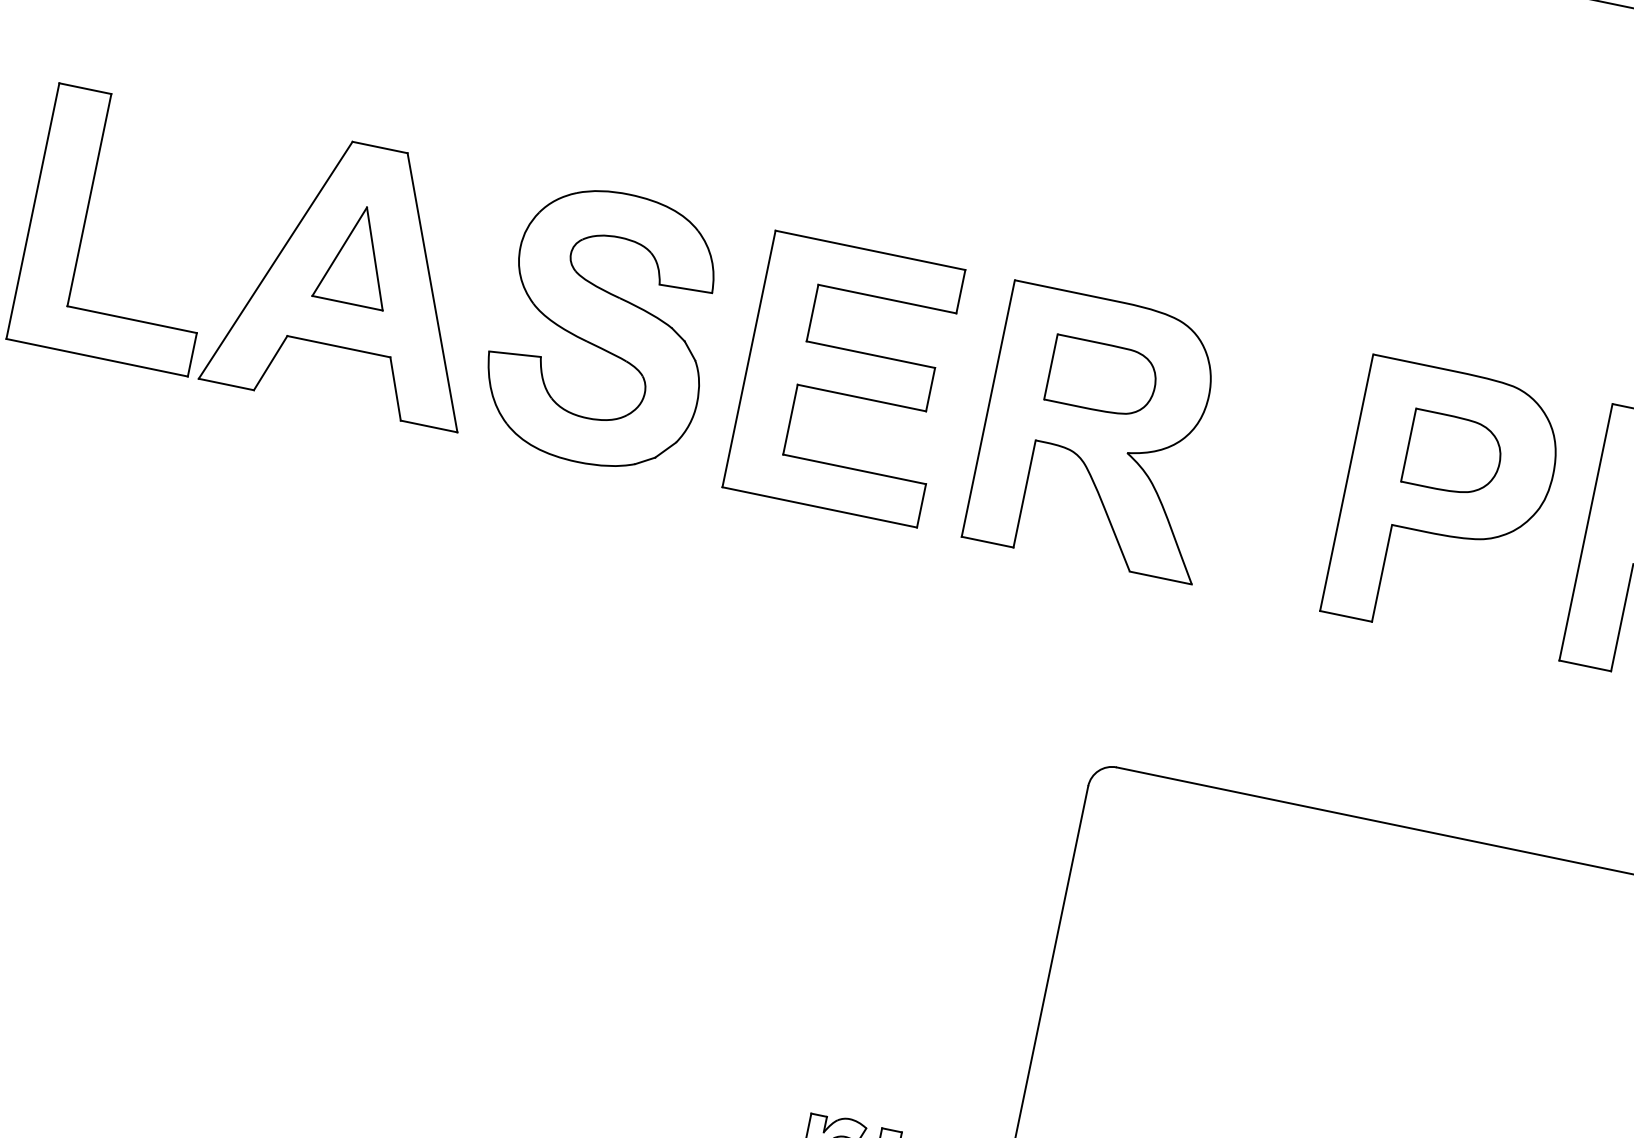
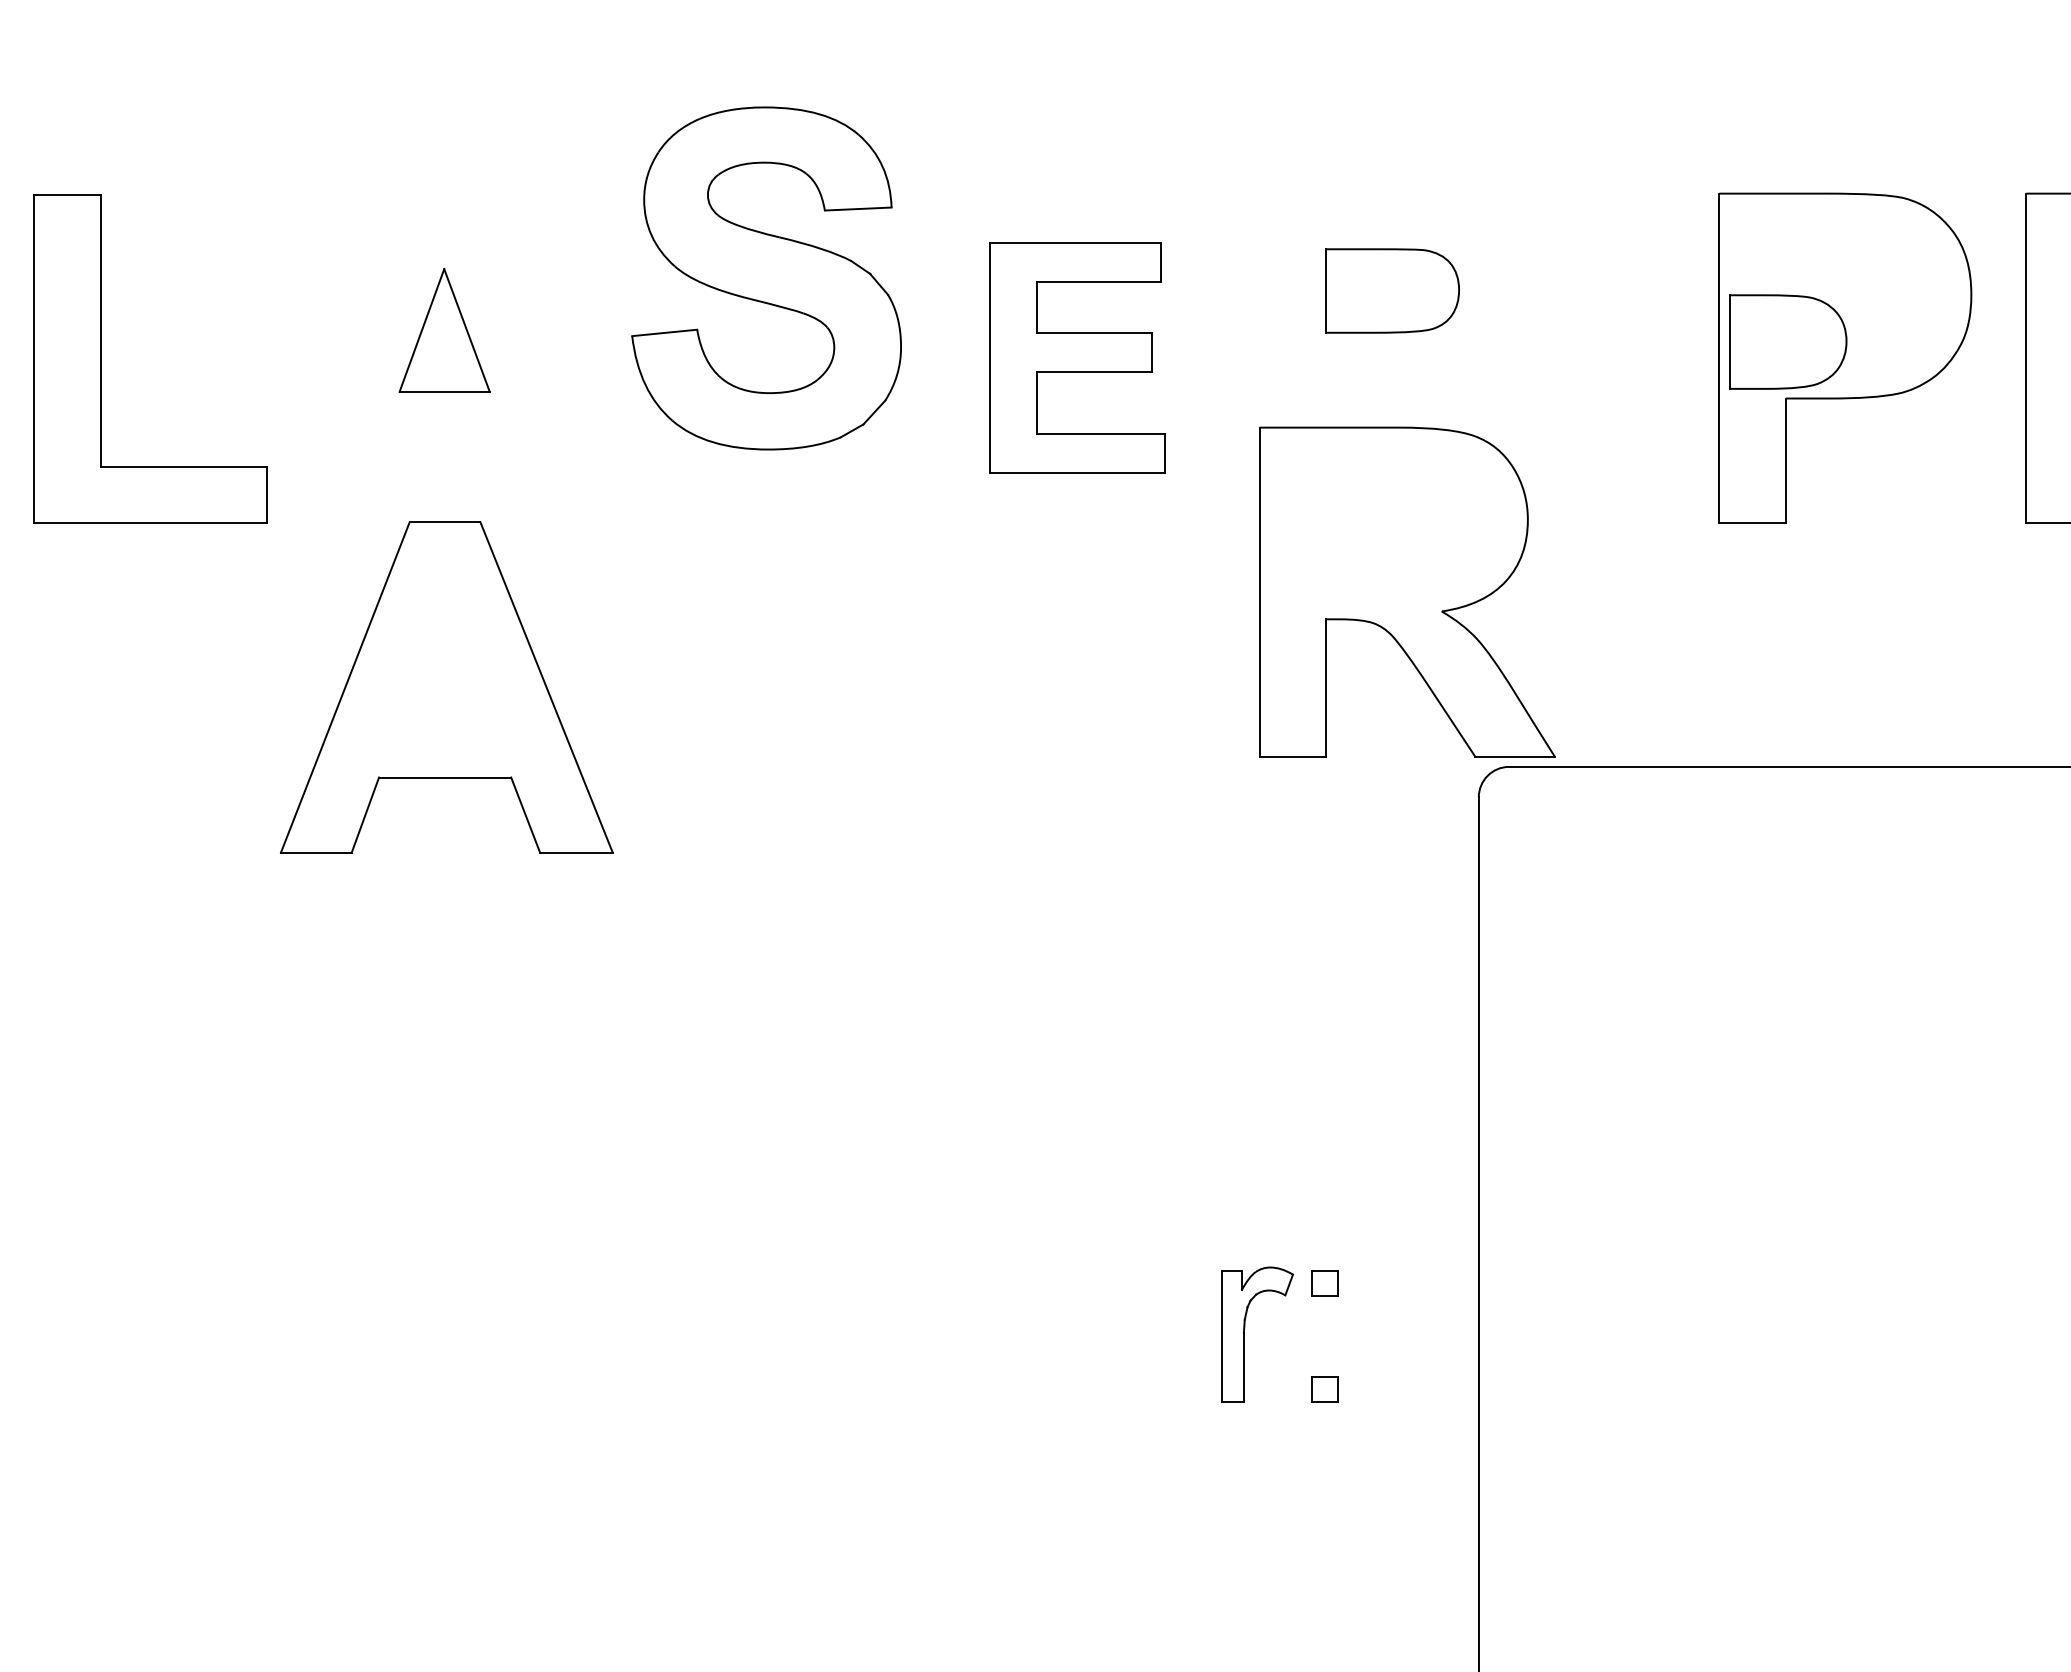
part: (354, 276) -> (446, 687), moved
part: (603, 328) -> (766, 278), moved
part: (846, 379) -> (1077, 358), size x0.7
part: (1103, 431) -> (1407, 591), moved
part: (1454, 454) -> (1788, 341), moved

